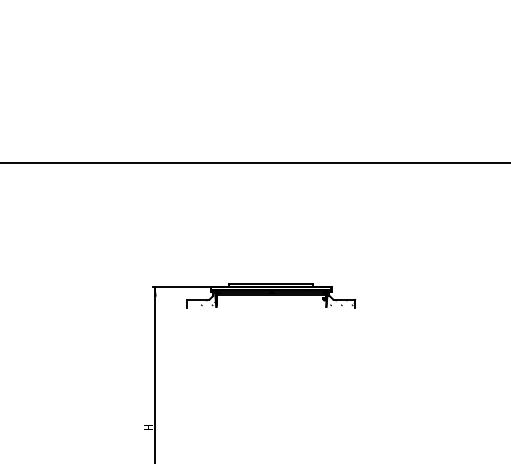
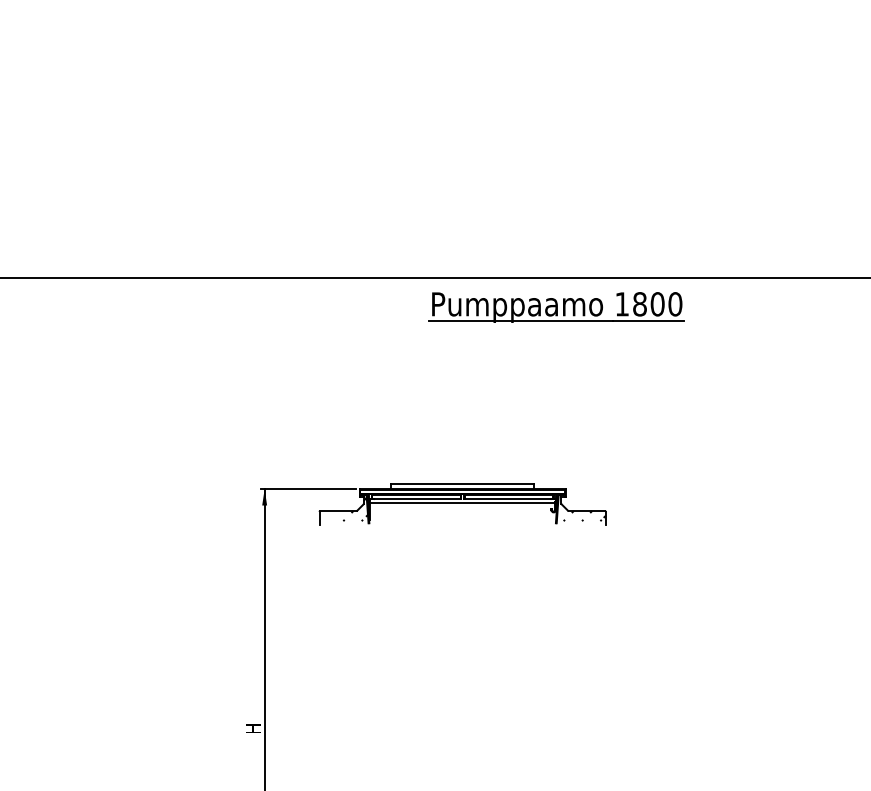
part: (326, 180) -> (556, 307), added

